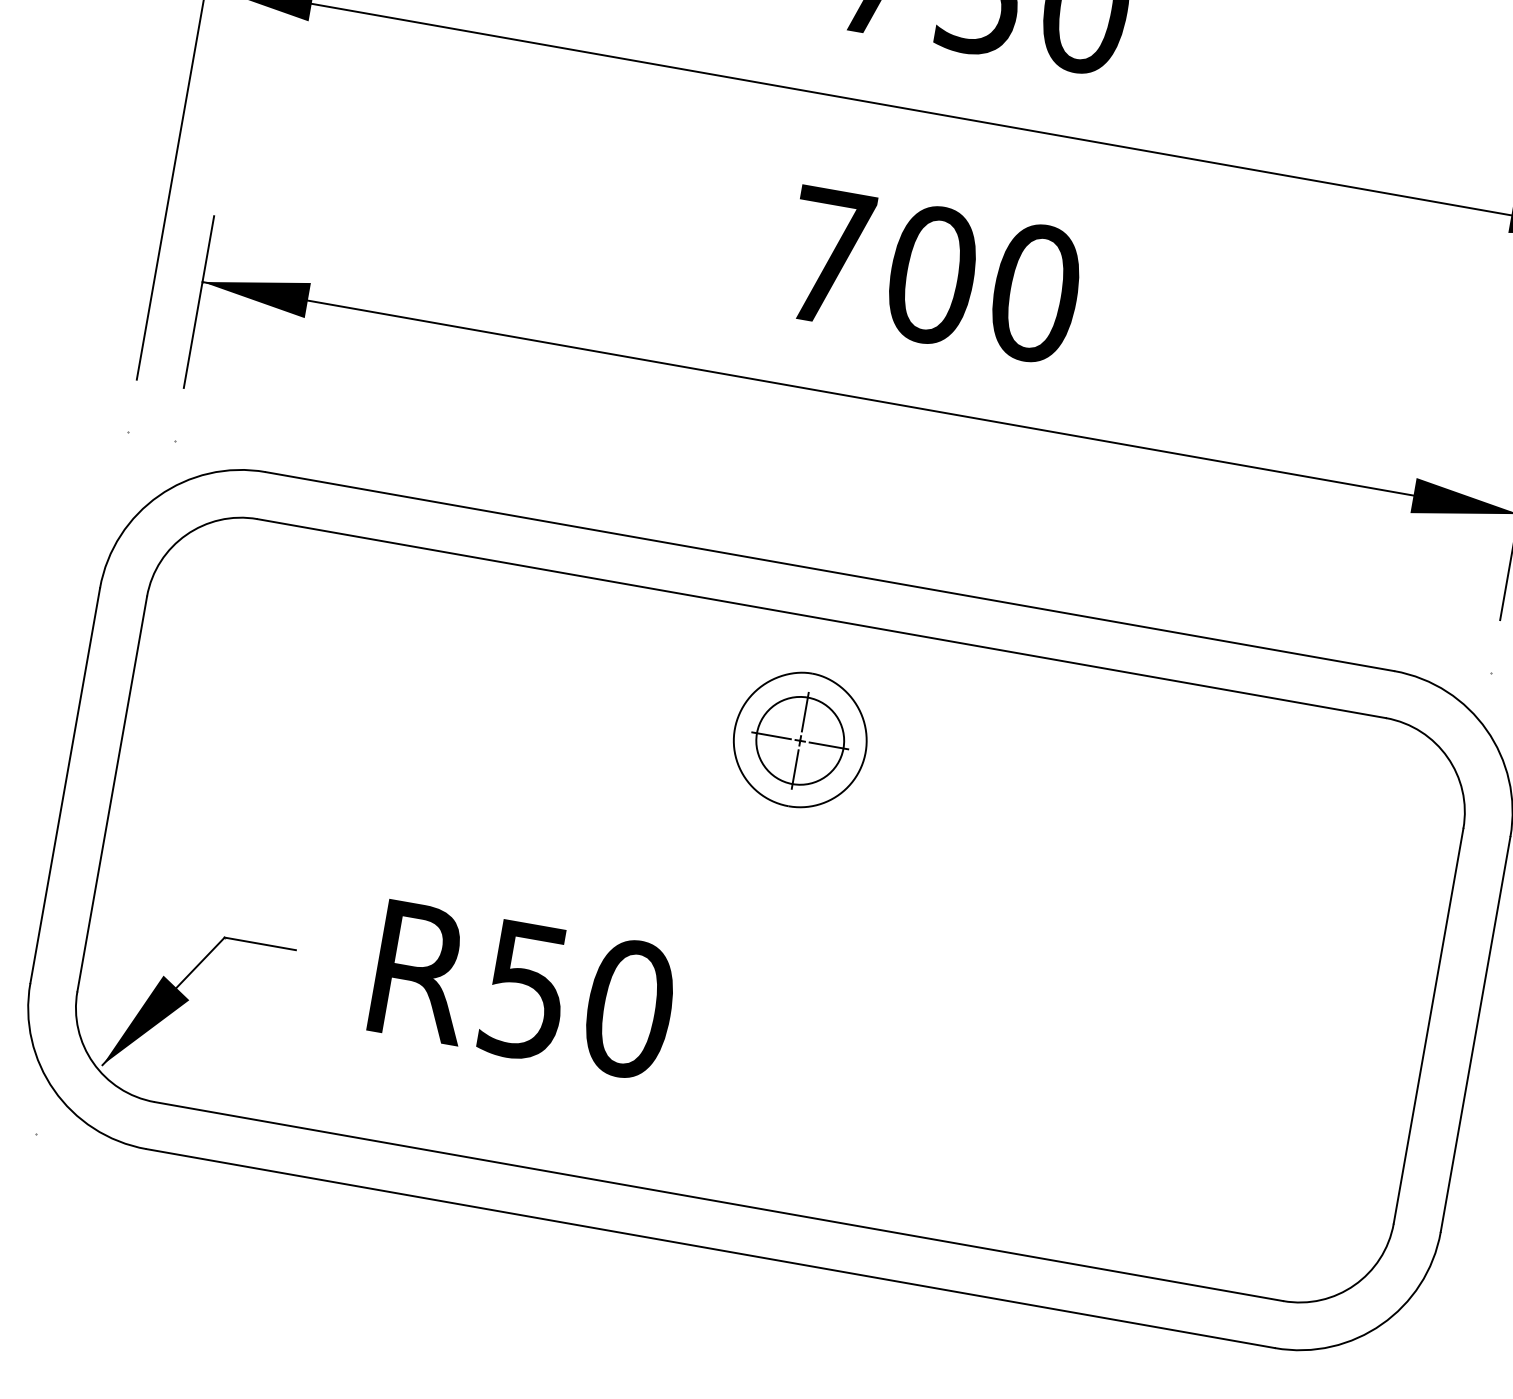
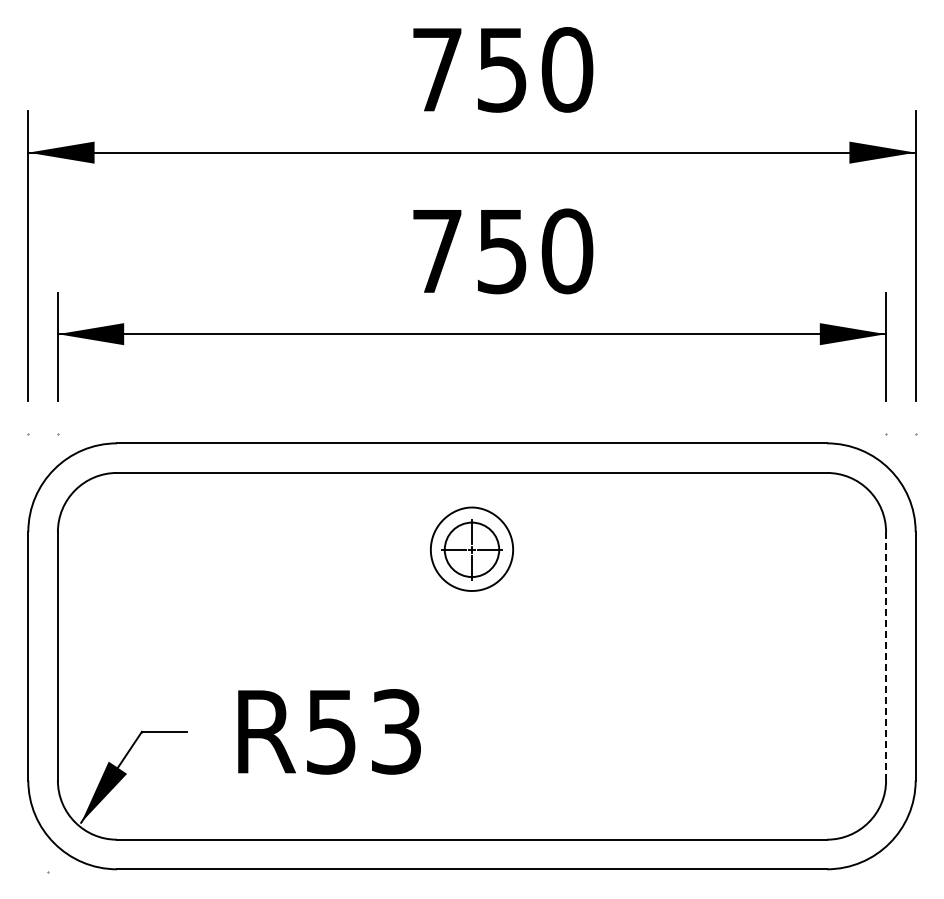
text: (932, 275) -> (502, 251), 700 -> 750
text: (629, 1008) -> (396, 731), R50 -> R53
line: (1429, 1024) -> (886, 655), solid -> dashed

